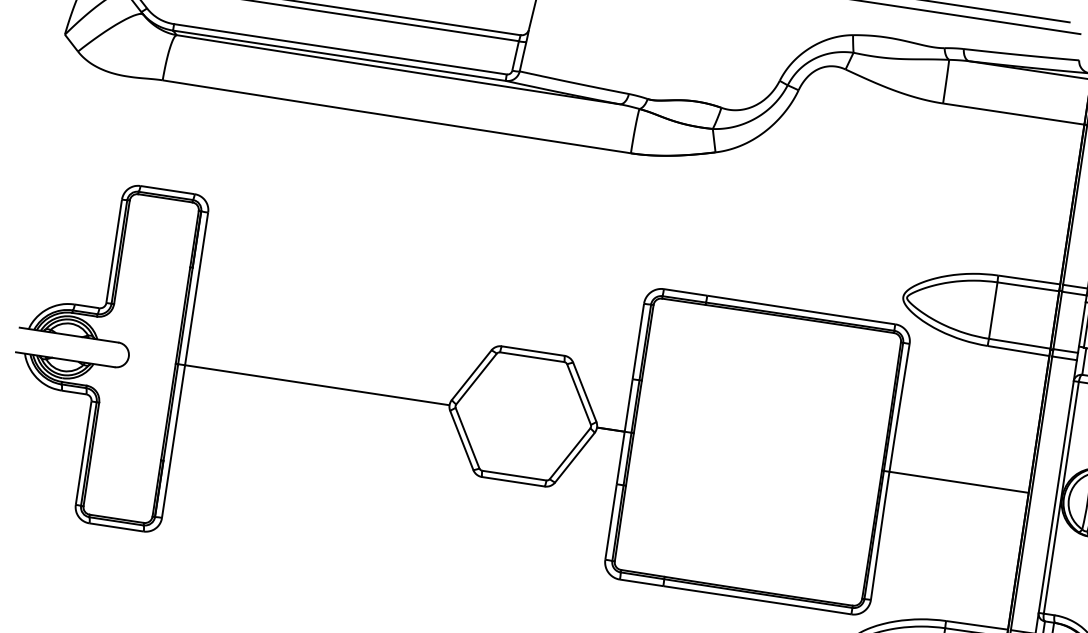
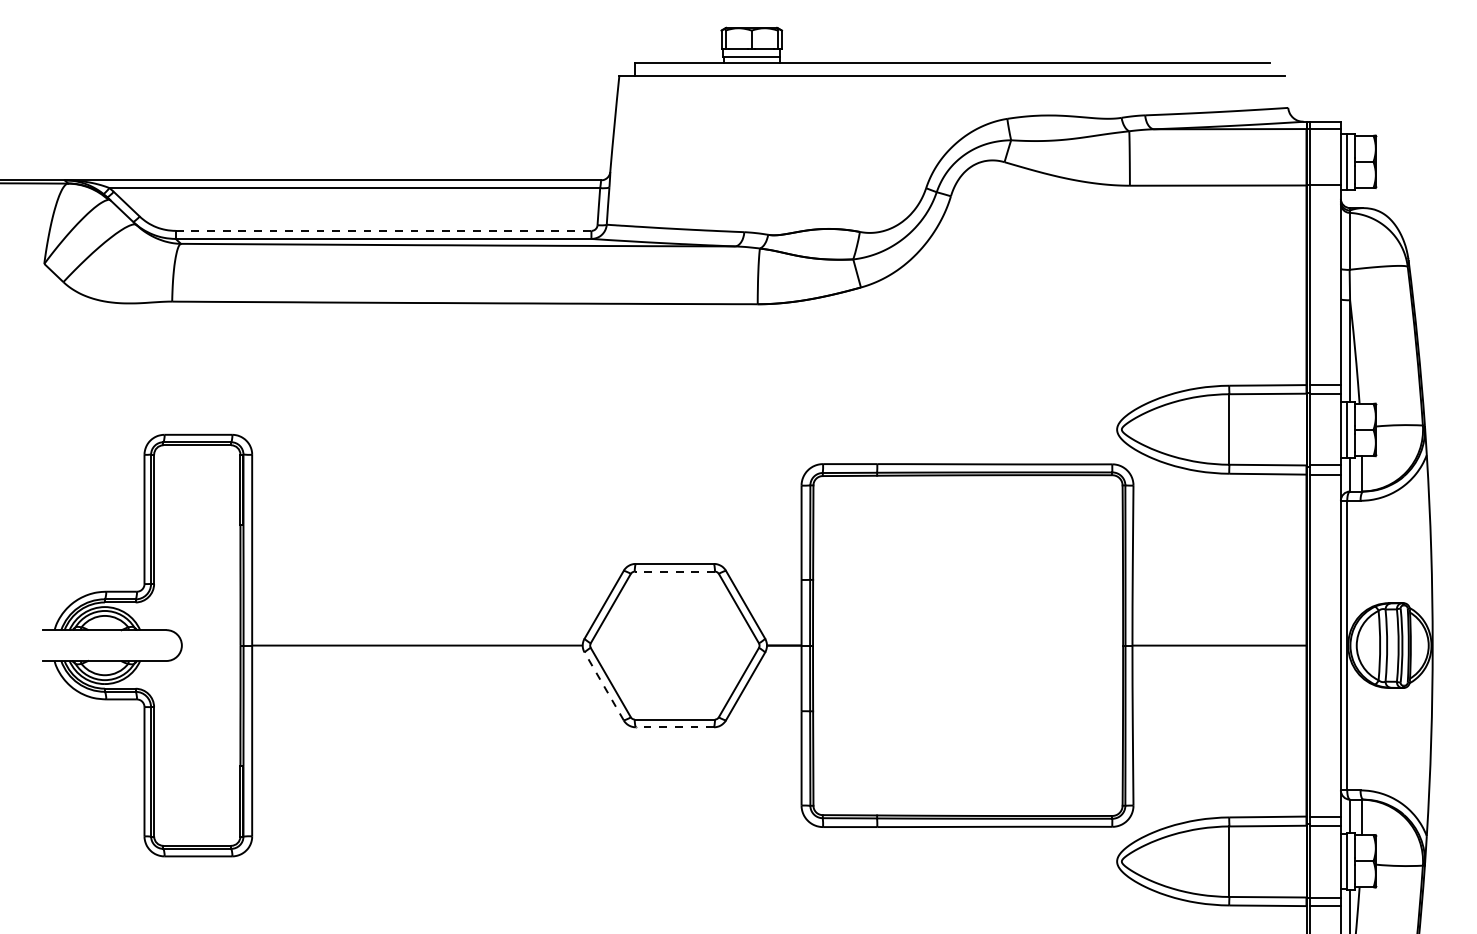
line: (340, 48) -> (383, 230), solid -> dashed
line: (531, 357) -> (674, 571), solid -> dashed
line: (461, 439) -> (603, 685), solid -> dashed
line: (513, 481) -> (674, 727), solid -> dashed

